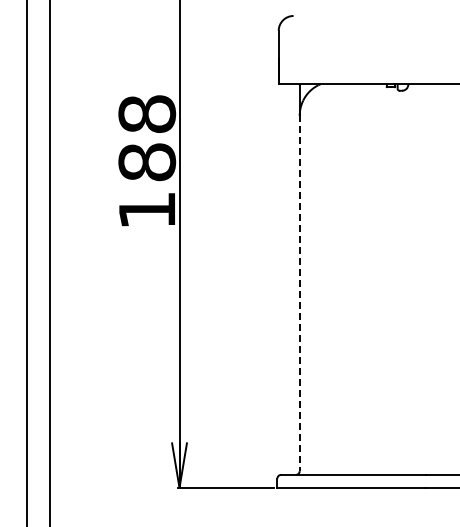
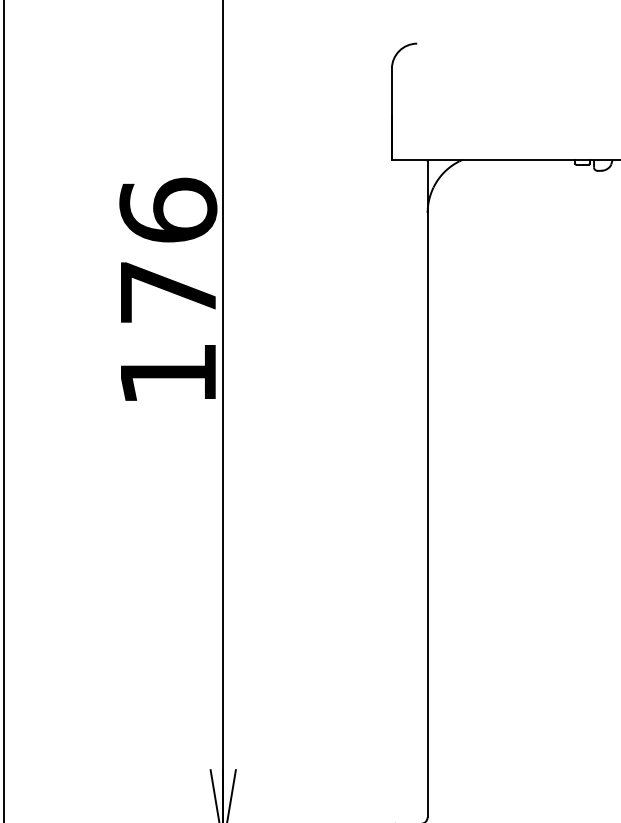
text: (147, 137) -> (168, 250), 188 -> 176
line: (299, 293) -> (427, 515), dashed -> solid

